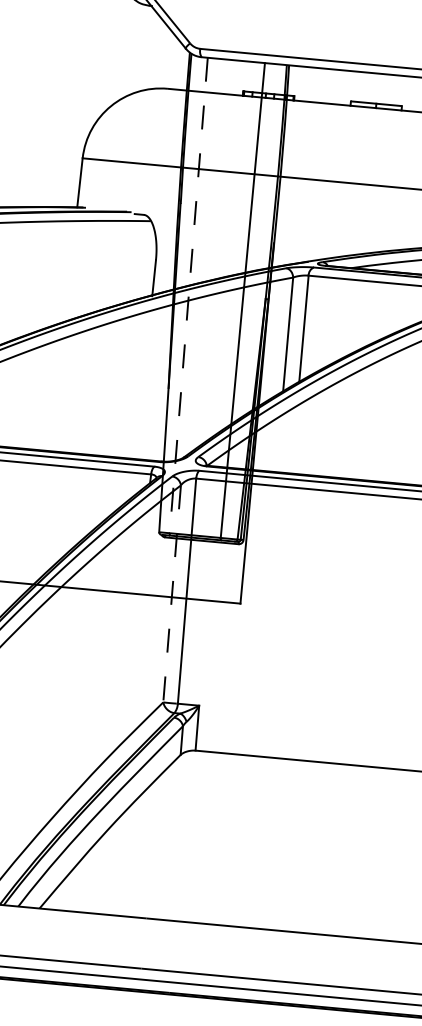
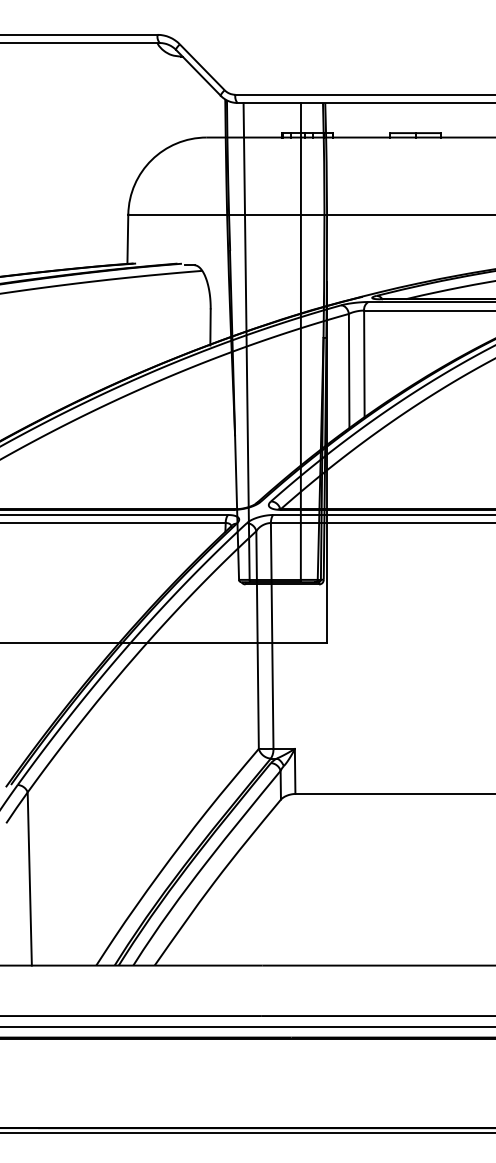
line: (188, 295) -> (246, 341), dashed -> solid
line: (171, 594) -> (257, 640), dashed -> solid

